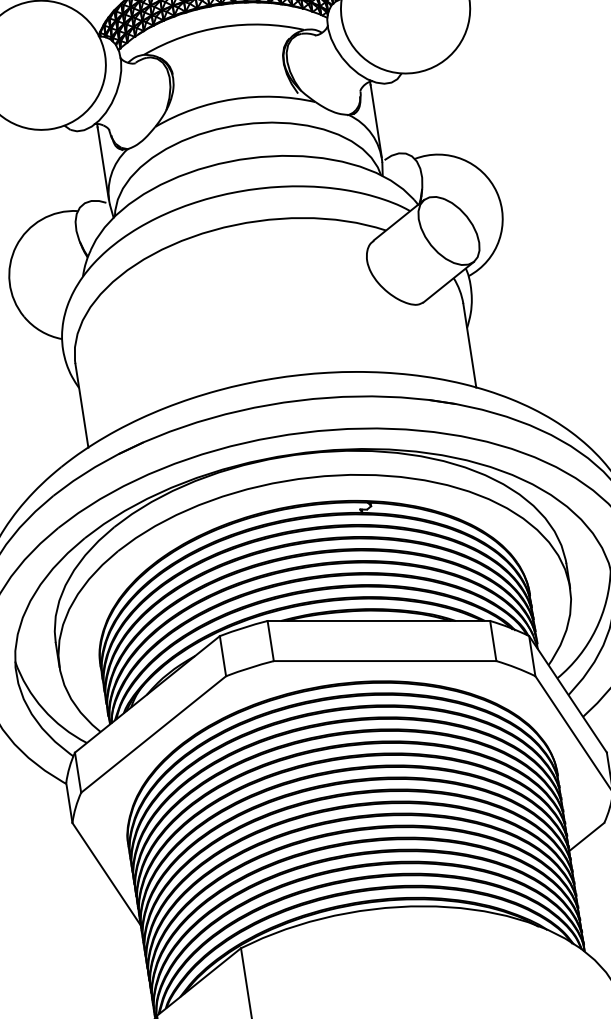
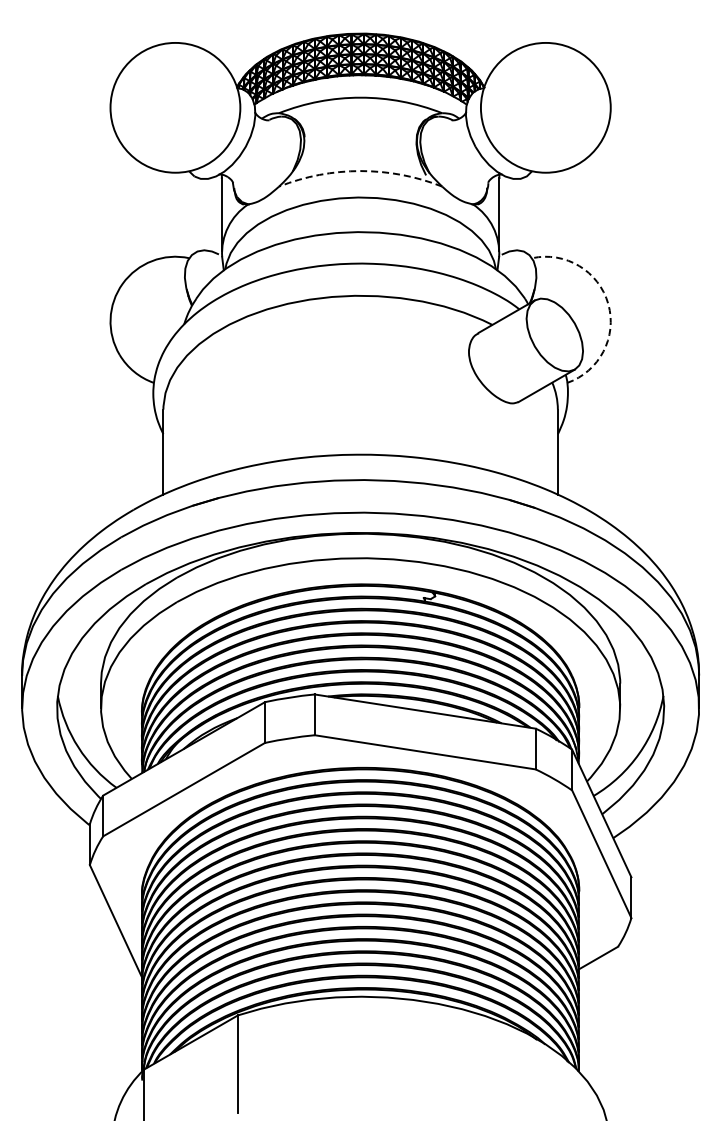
arc: (232, 99) -> (360, 171), solid -> dashed
arc: (497, 192) -> (608, 304), solid -> dashed

